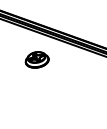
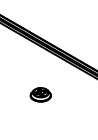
part: (36, 59) -> (40, 94), moved

